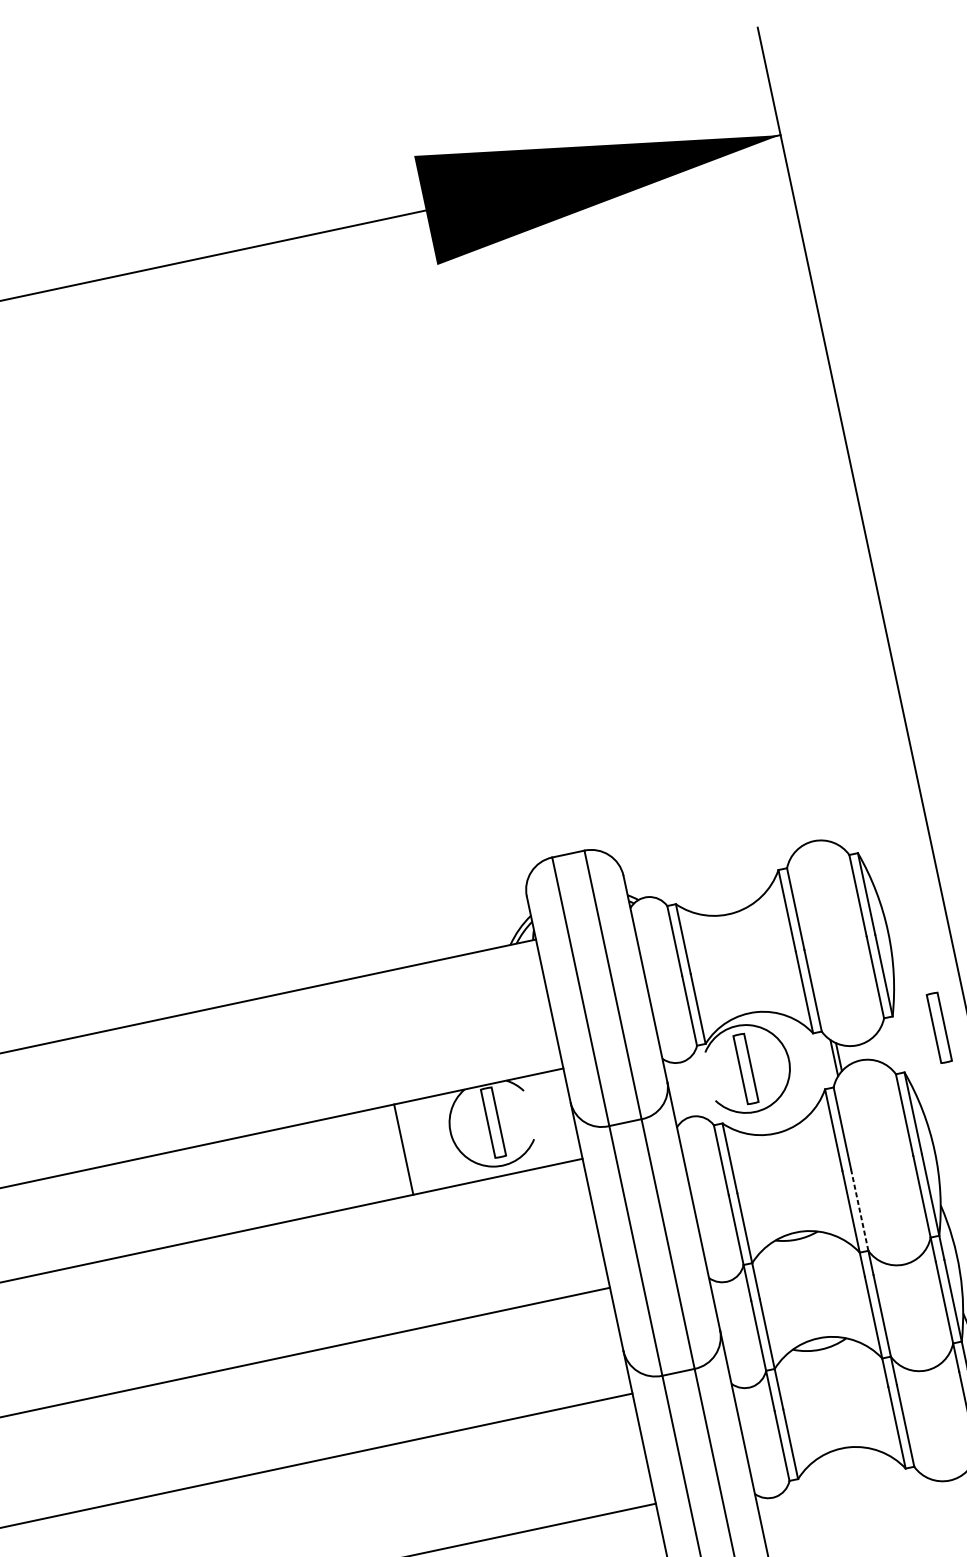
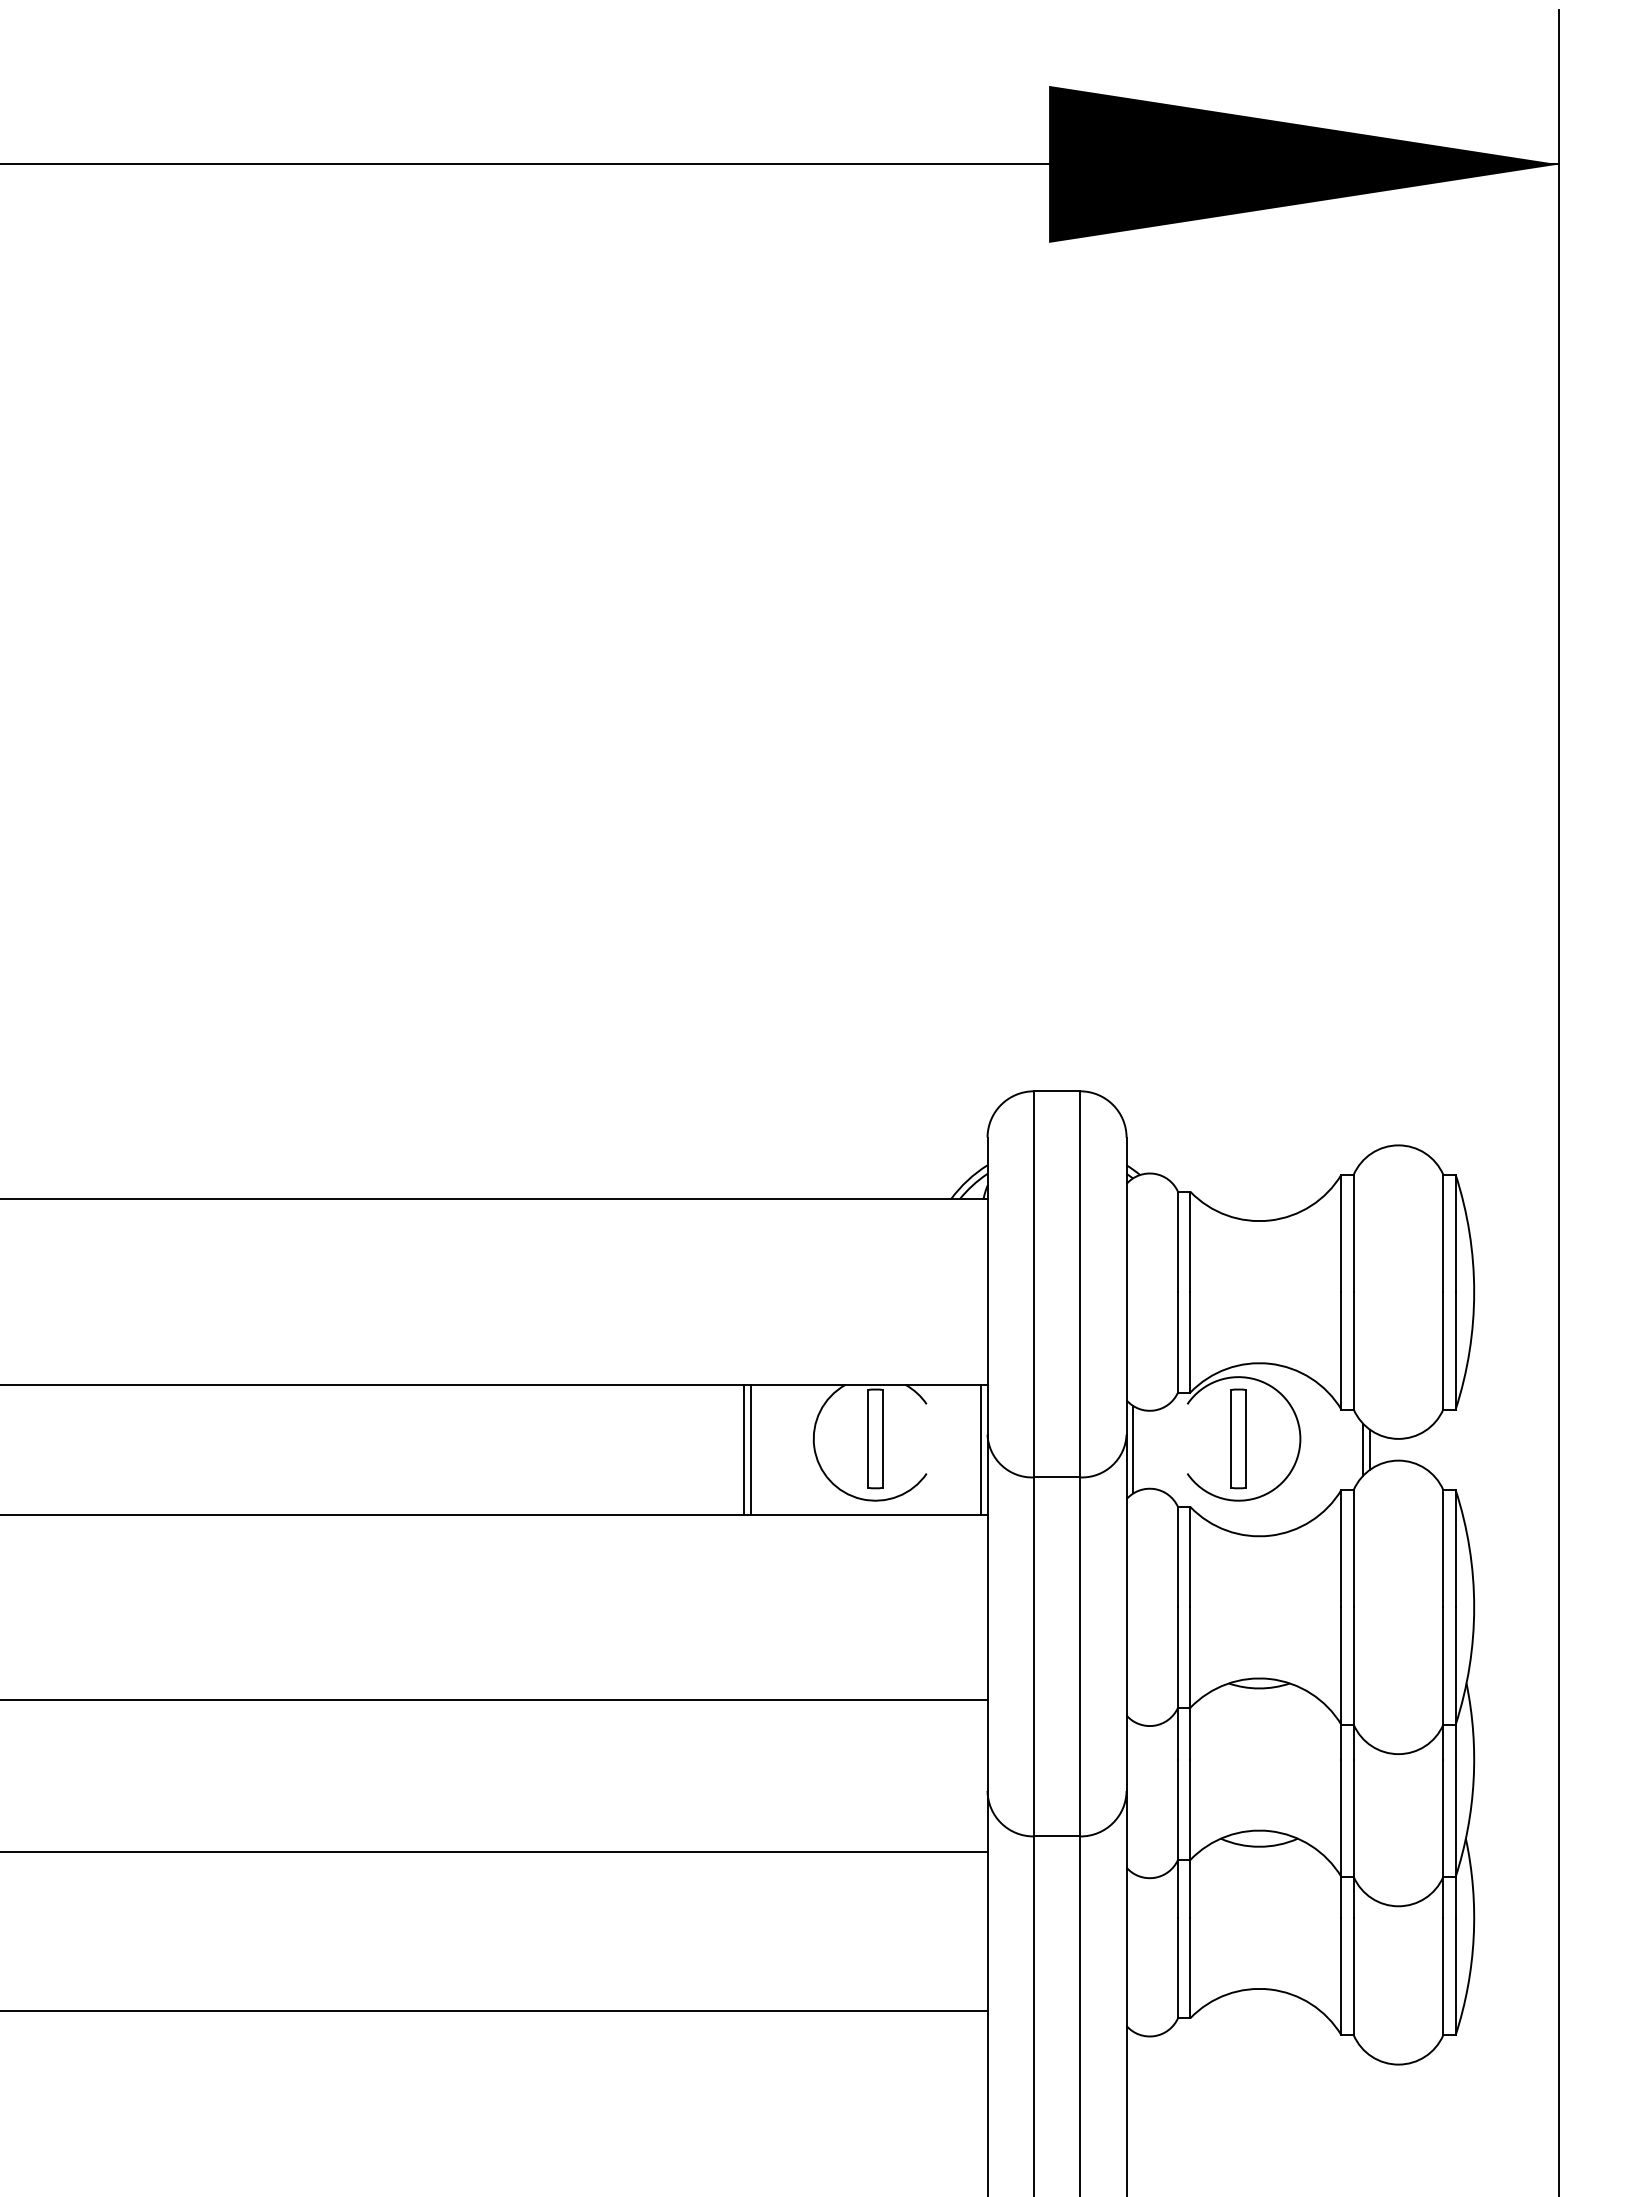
part: (939, 1027) -> (1516, 1438), removed
line: (674, 1091) -> (1133, 1449), added
line: (568, 1114) -> (980, 1449), added
line: (408, 1148) -> (750, 1449), added
line: (859, 1210) -> (1353, 1666), dashed -> solid

